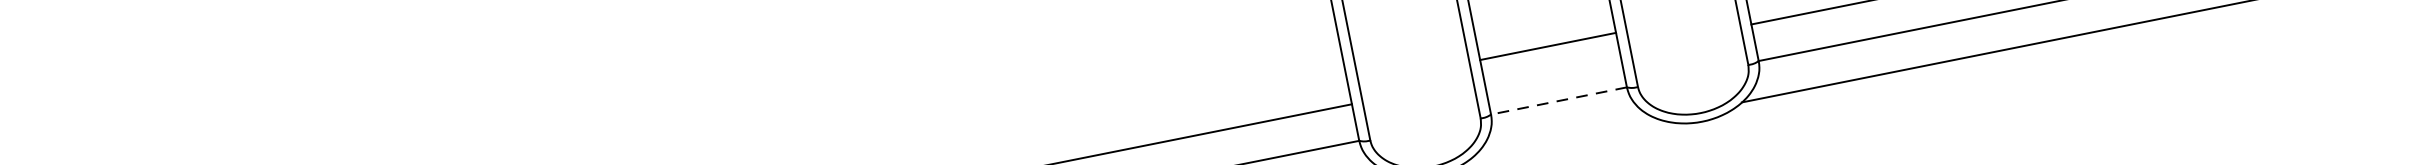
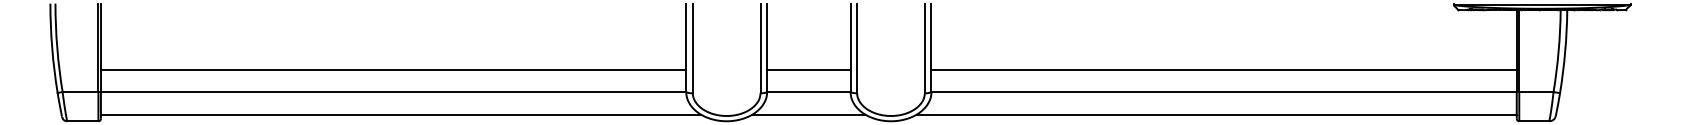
line: (1547, 46) -> (808, 69), moved
line: (1558, 101) -> (808, 92), dashed -> solid
line: (1565, 137) -> (808, 114), added

